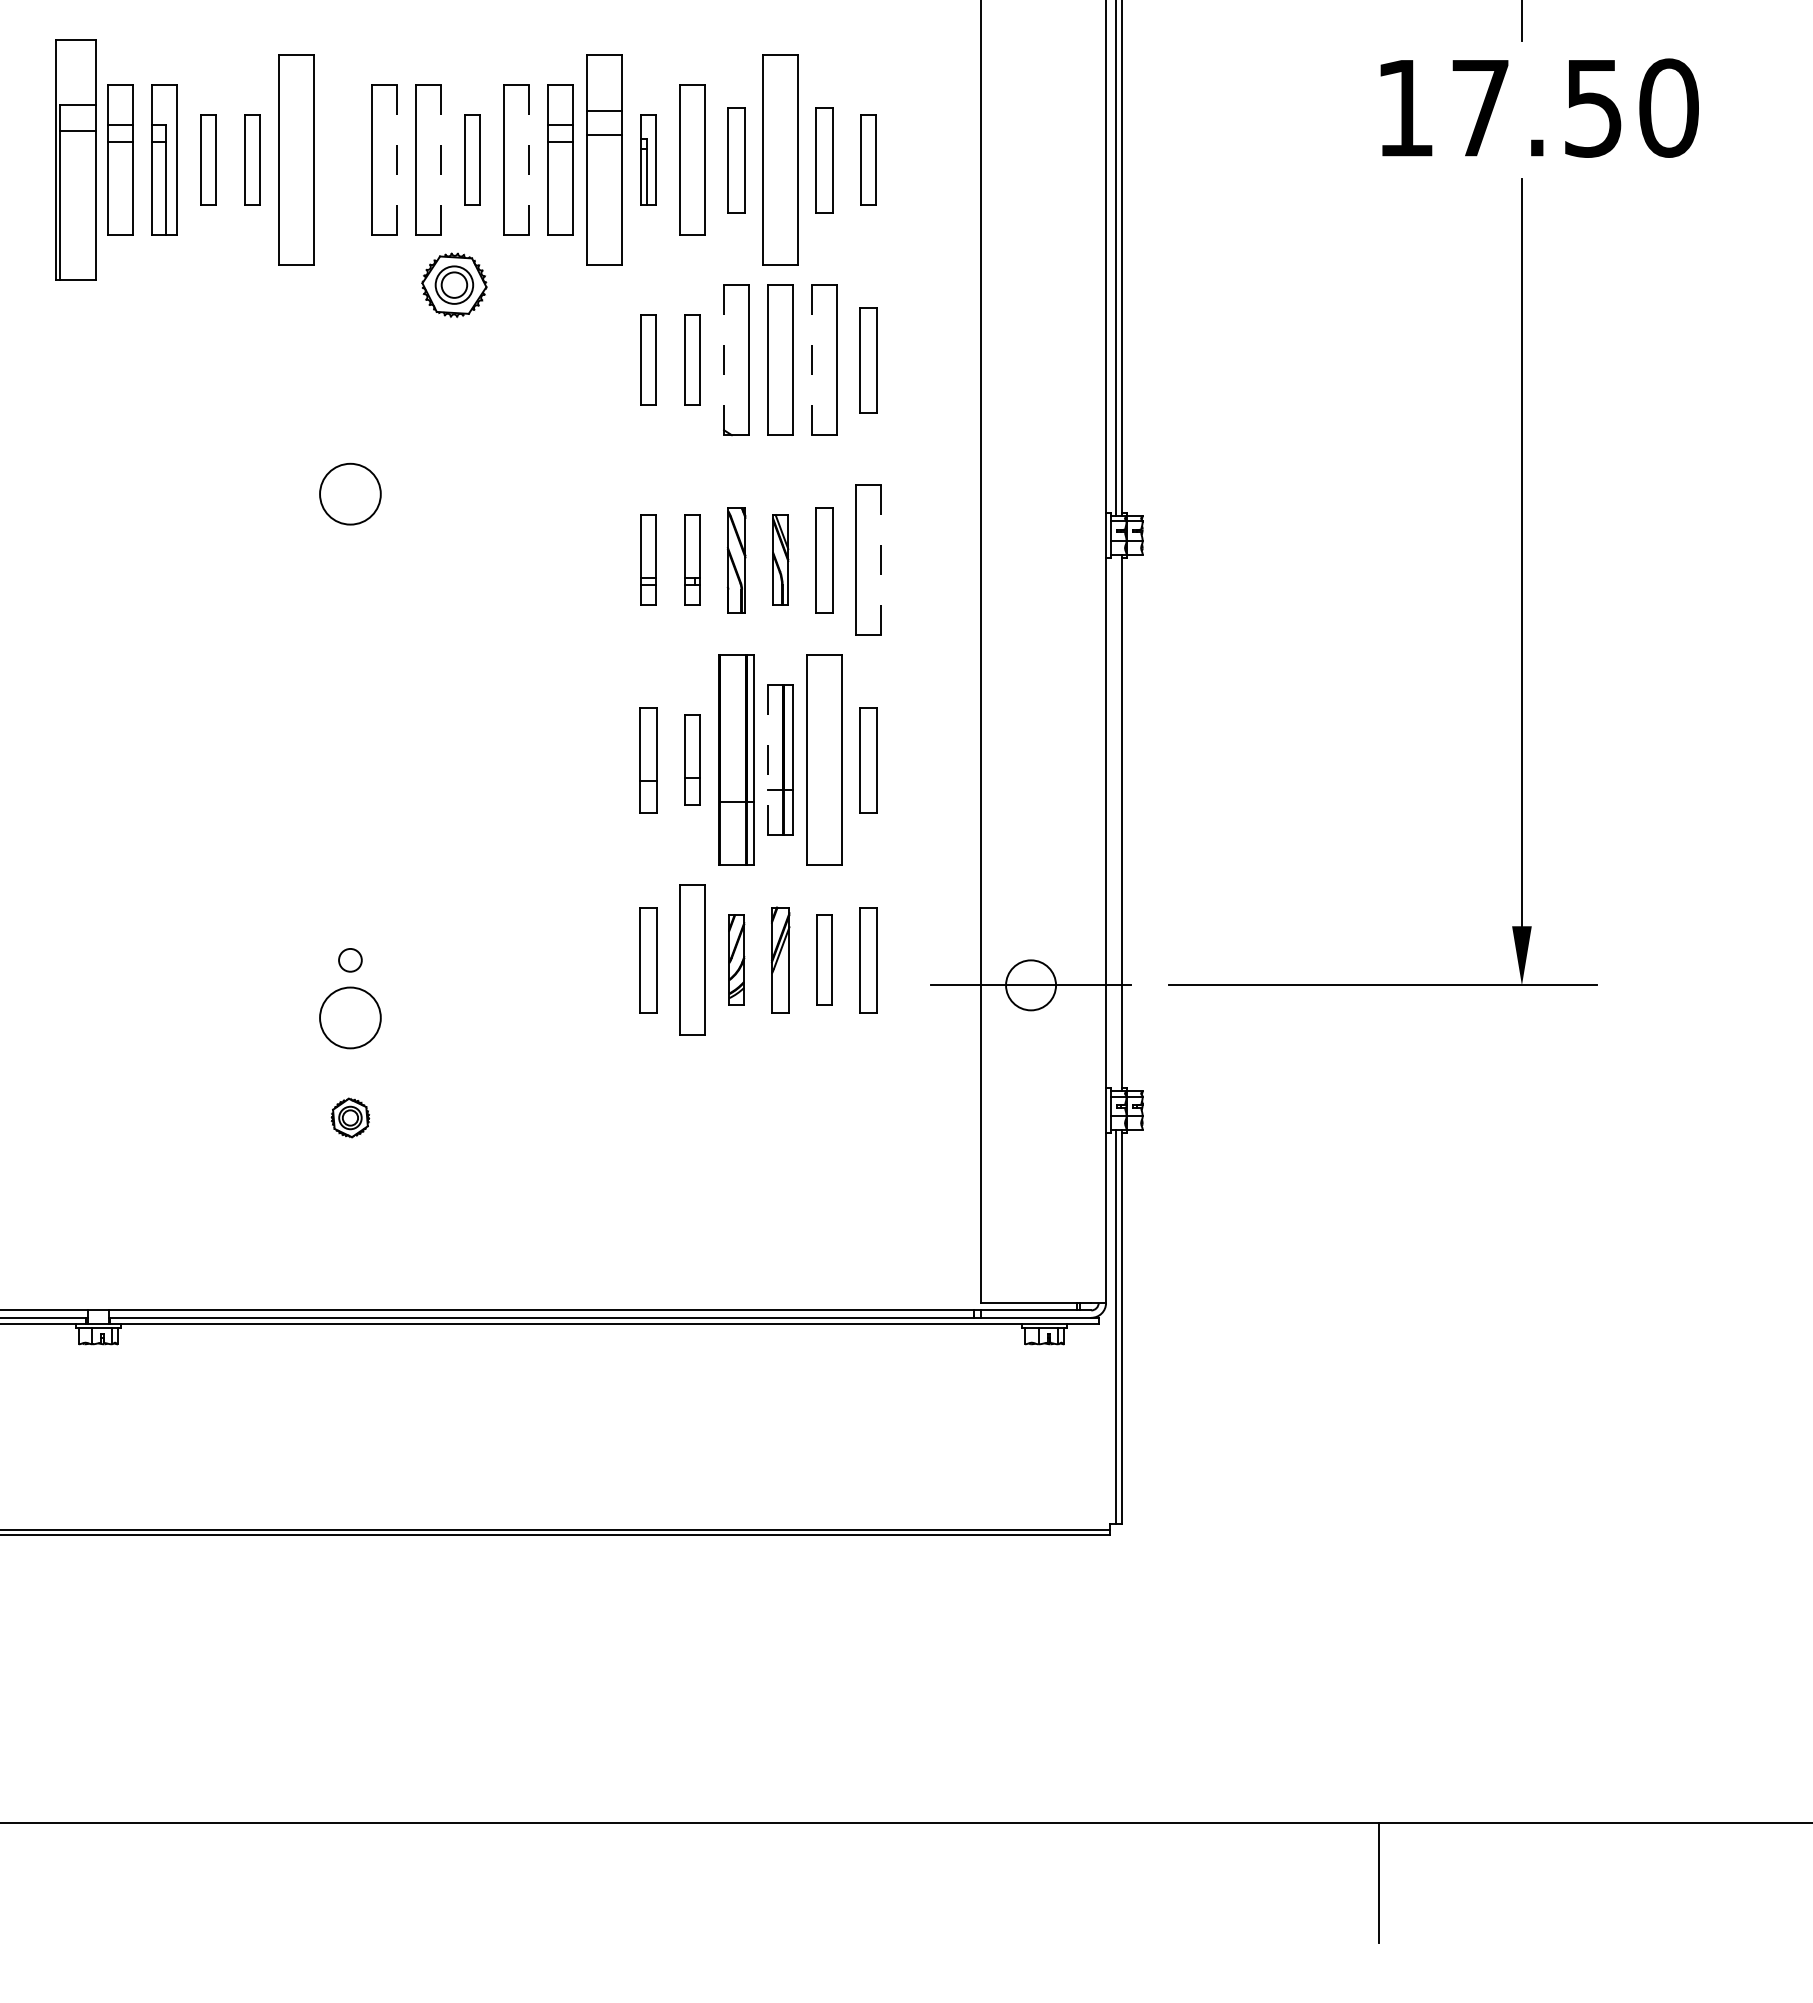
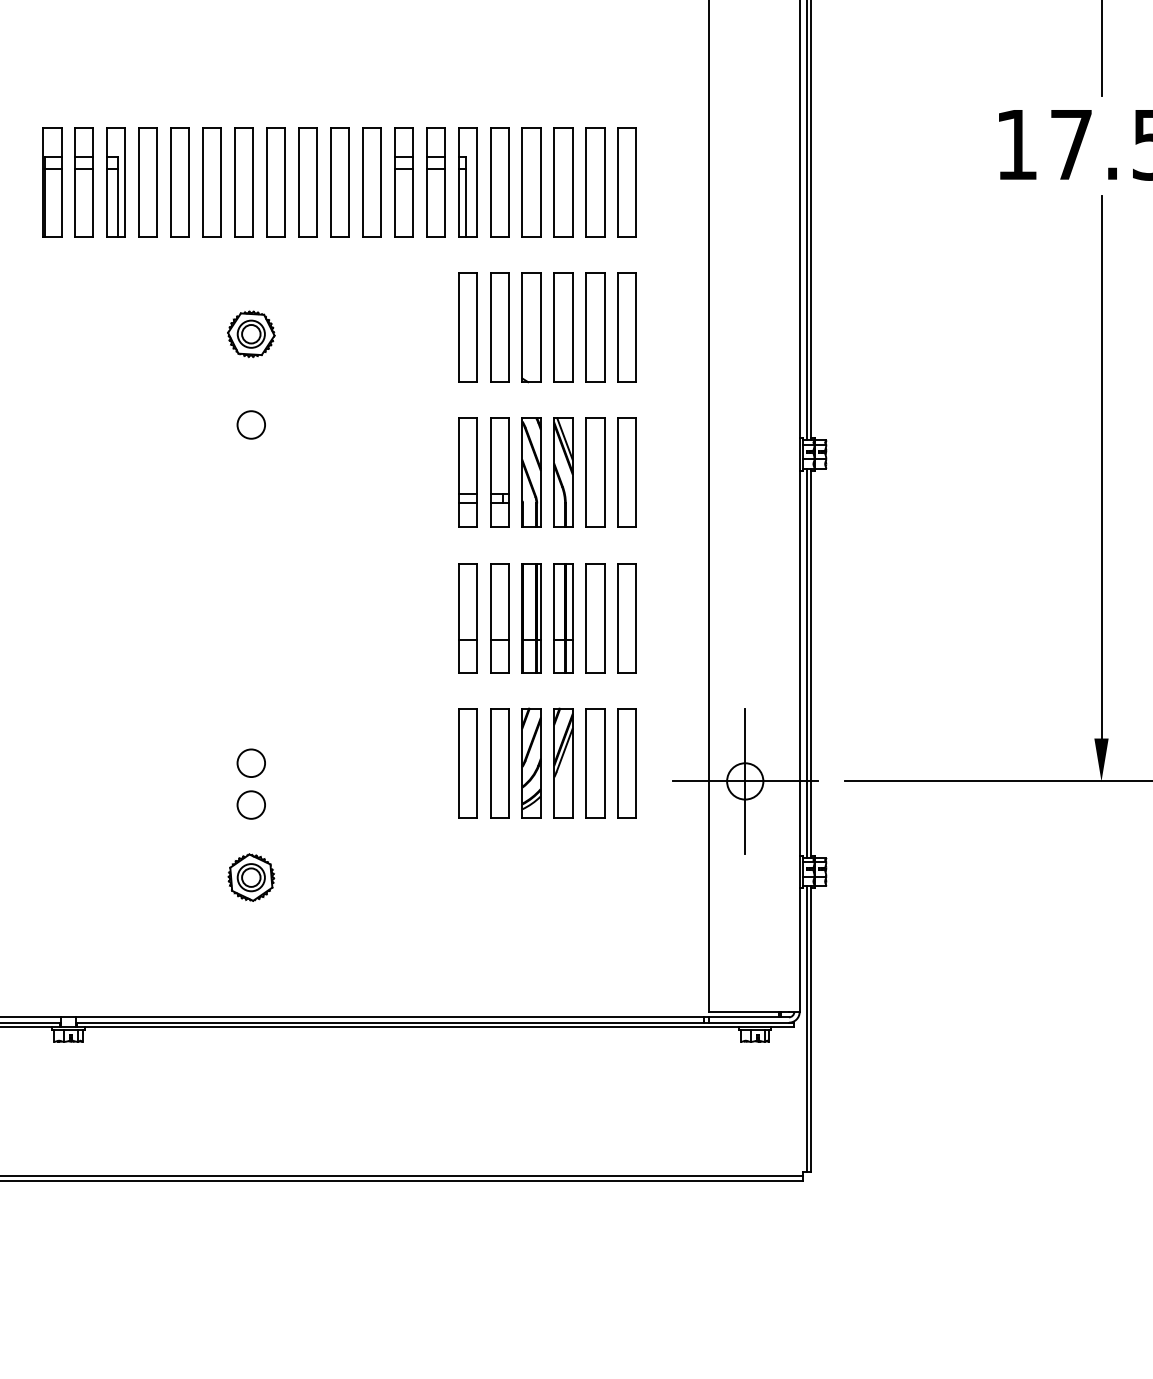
part: (76, 159) -> (52, 182), size x0.62
part: (208, 159) -> (148, 182), size x1.67
part: (252, 159) -> (180, 182), size x1.67
part: (296, 159) -> (212, 182), size x0.71
part: (340, 159) -> (244, 182), added
part: (472, 159) -> (339, 182), size x1.67
part: (604, 159) -> (435, 182), size x0.71
part: (648, 159) -> (467, 182), size x1.67
part: (736, 159) -> (531, 182), size x1.43
part: (780, 159) -> (563, 182), size x0.71
part: (824, 159) -> (595, 182), size x1.43
part: (868, 159) -> (627, 182), size x1.67
line: (396, 160) -> (284, 182), dashed -> solid
line: (440, 160) -> (316, 182), dashed -> solid
line: (528, 160) -> (380, 182), dashed -> solid
part: (454, 284) -> (251, 333), moved
part: (648, 359) -> (467, 327), size x1.67
part: (692, 359) -> (499, 327), size x1.67
line: (724, 359) -> (522, 327), dashed -> solid
line: (812, 359) -> (586, 327), dashed -> solid
part: (868, 359) -> (627, 327), size x1.43
circle: (350, 494) -> (251, 425), size x0.62
part: (648, 559) -> (467, 472), size x1.67
part: (692, 559) -> (499, 472), size x1.67
part: (736, 559) -> (531, 472), size x1.43
part: (780, 559) -> (563, 472), size x1.67
part: (824, 559) -> (595, 472), size x1.43
line: (881, 560) -> (636, 473), dashed -> solid
part: (648, 759) -> (467, 617), size x1.43
part: (692, 759) -> (499, 617), size x1.67
part: (736, 759) -> (531, 617), size x0.71
line: (768, 759) -> (554, 617), dashed -> solid
part: (824, 759) -> (595, 617), size x0.71
part: (868, 759) -> (627, 617), size x1.43
line: (1116, 822) -> (807, 663), added
part: (648, 959) -> (467, 762), size x1.43
part: (736, 959) -> (531, 762), size x1.67
part: (780, 959) -> (563, 762), size x1.43
part: (824, 959) -> (595, 762), size x1.67
part: (868, 959) -> (627, 762), size x1.43
circle: (350, 960) -> (251, 763), size x1.67
line: (1031, 985) -> (745, 781), added
circle: (350, 1017) -> (251, 804), size x0.62
part: (350, 1117) -> (251, 877), size x1.67

